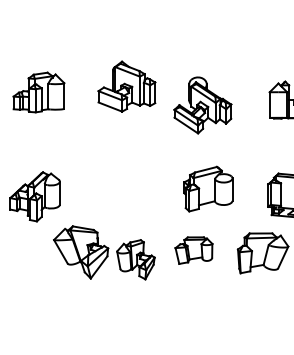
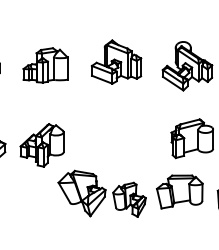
part: (126, 86) -> (116, 61), moved
part: (38, 92) -> (45, 65), moved
part: (193, 250) -> (179, 191), size x1.43

